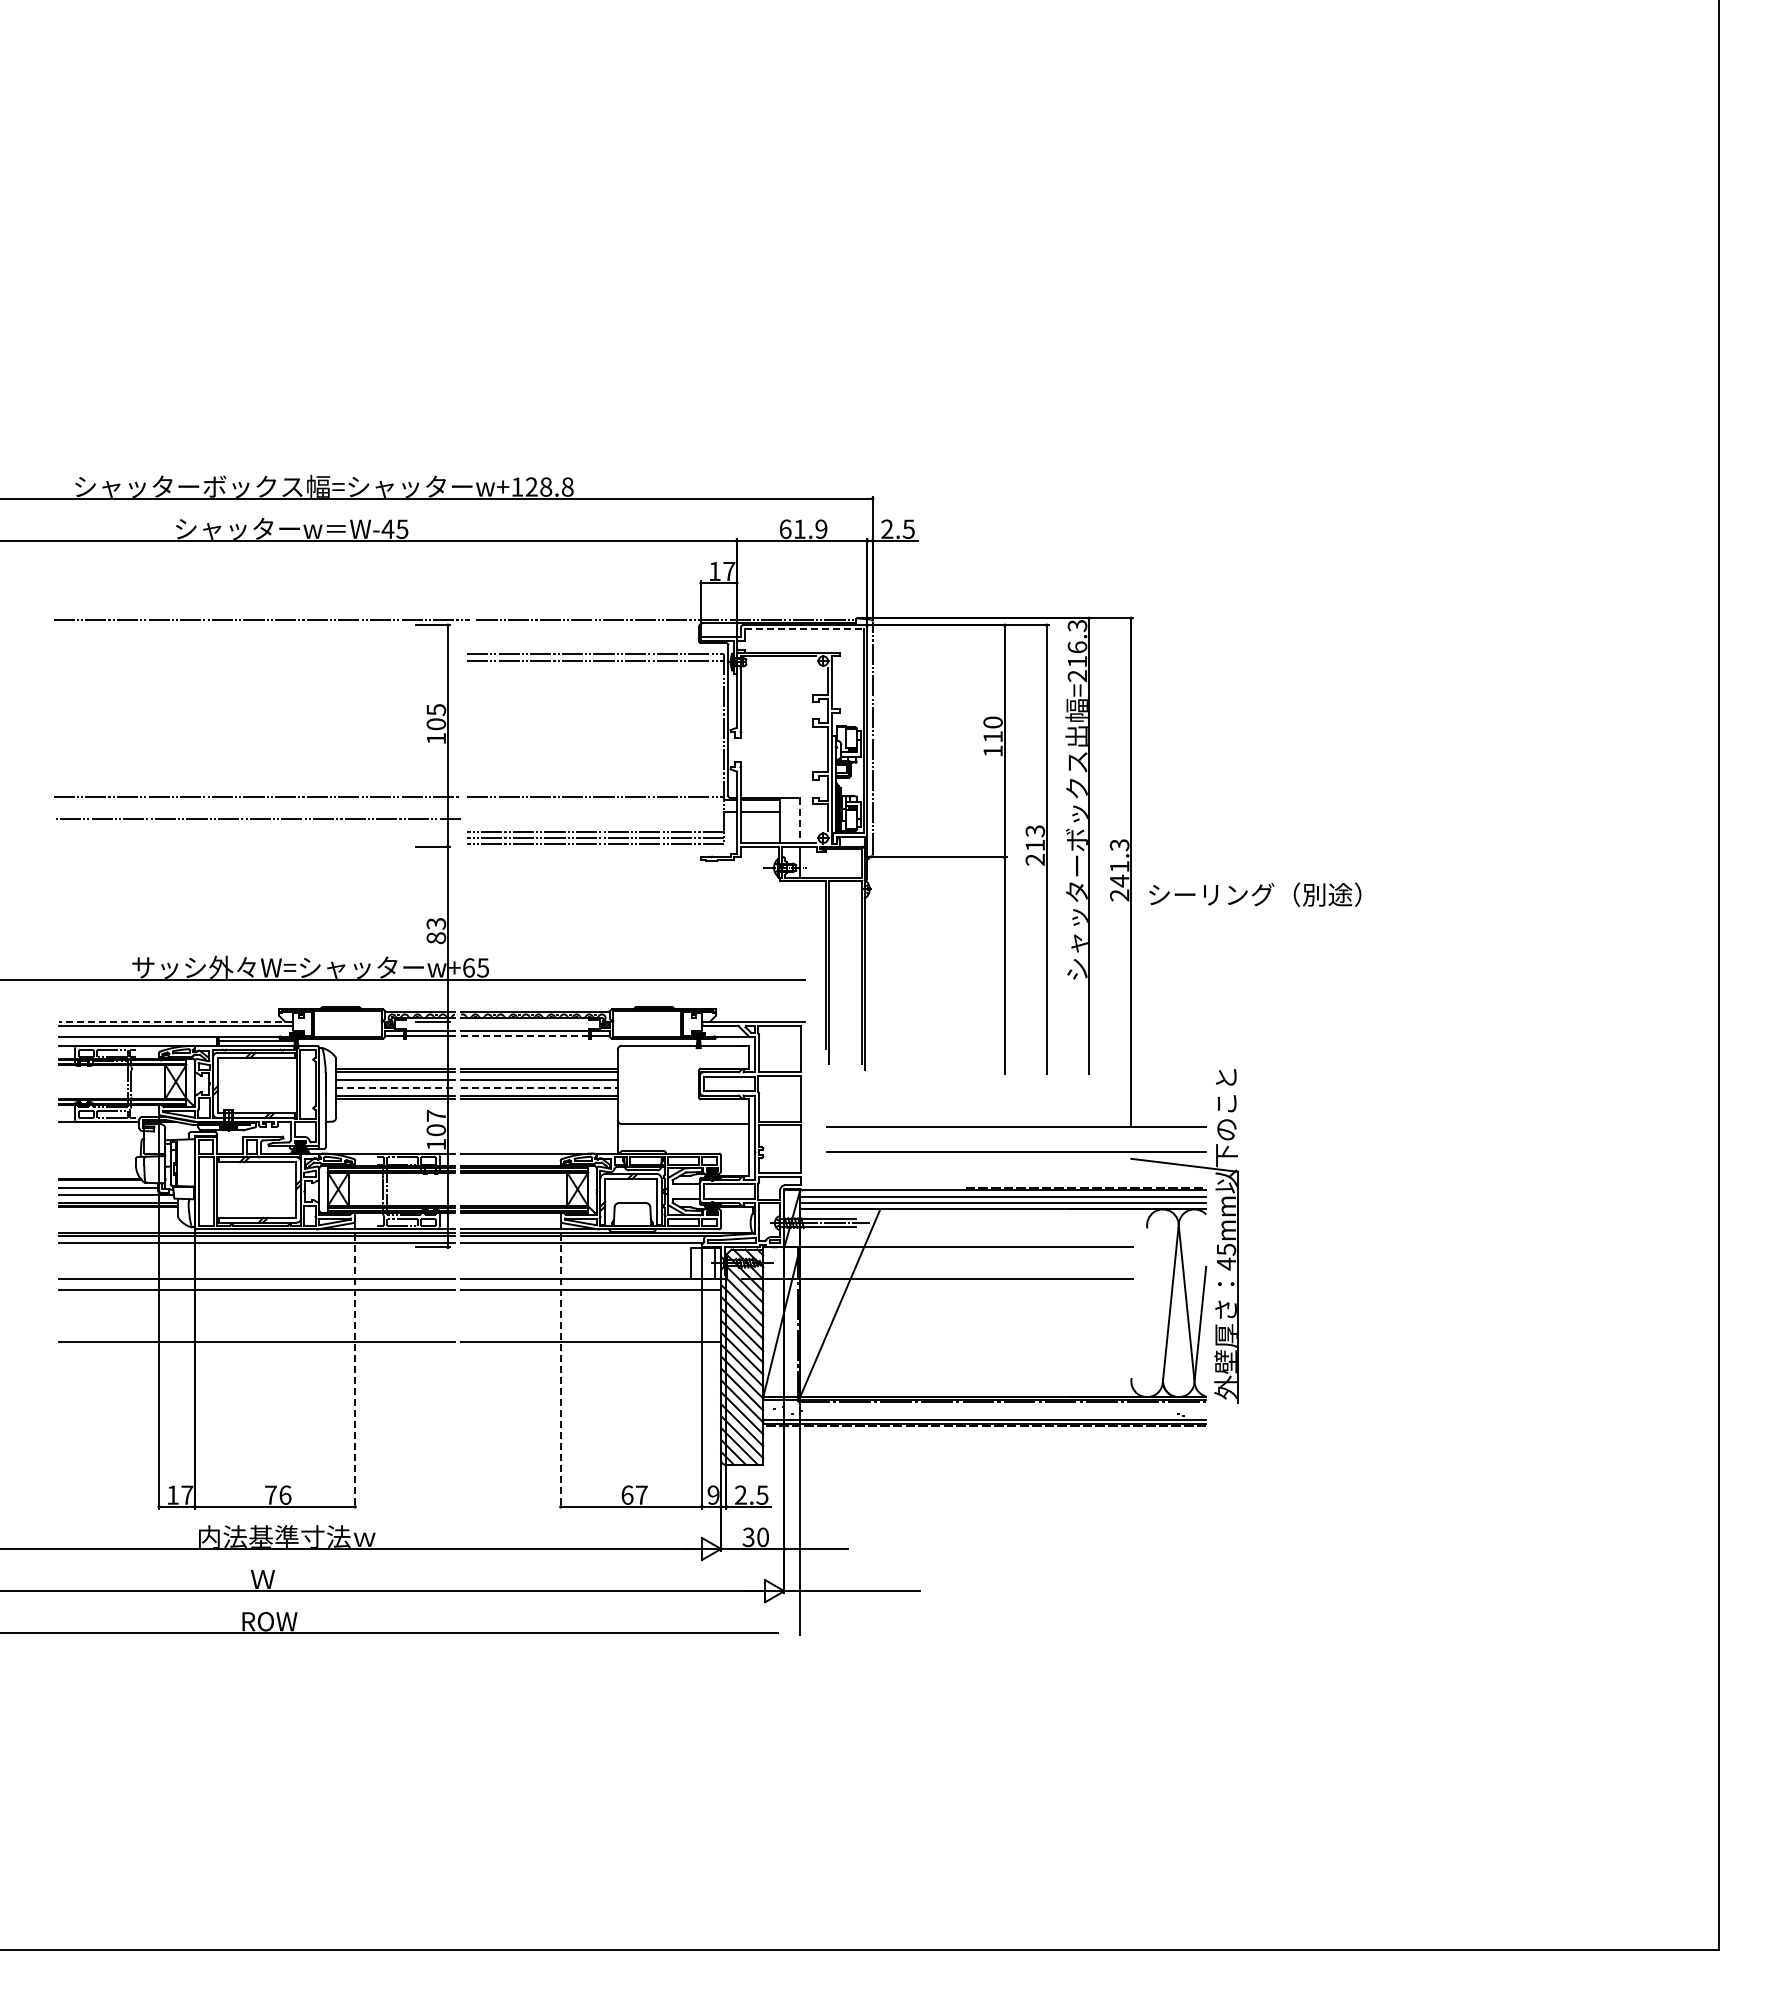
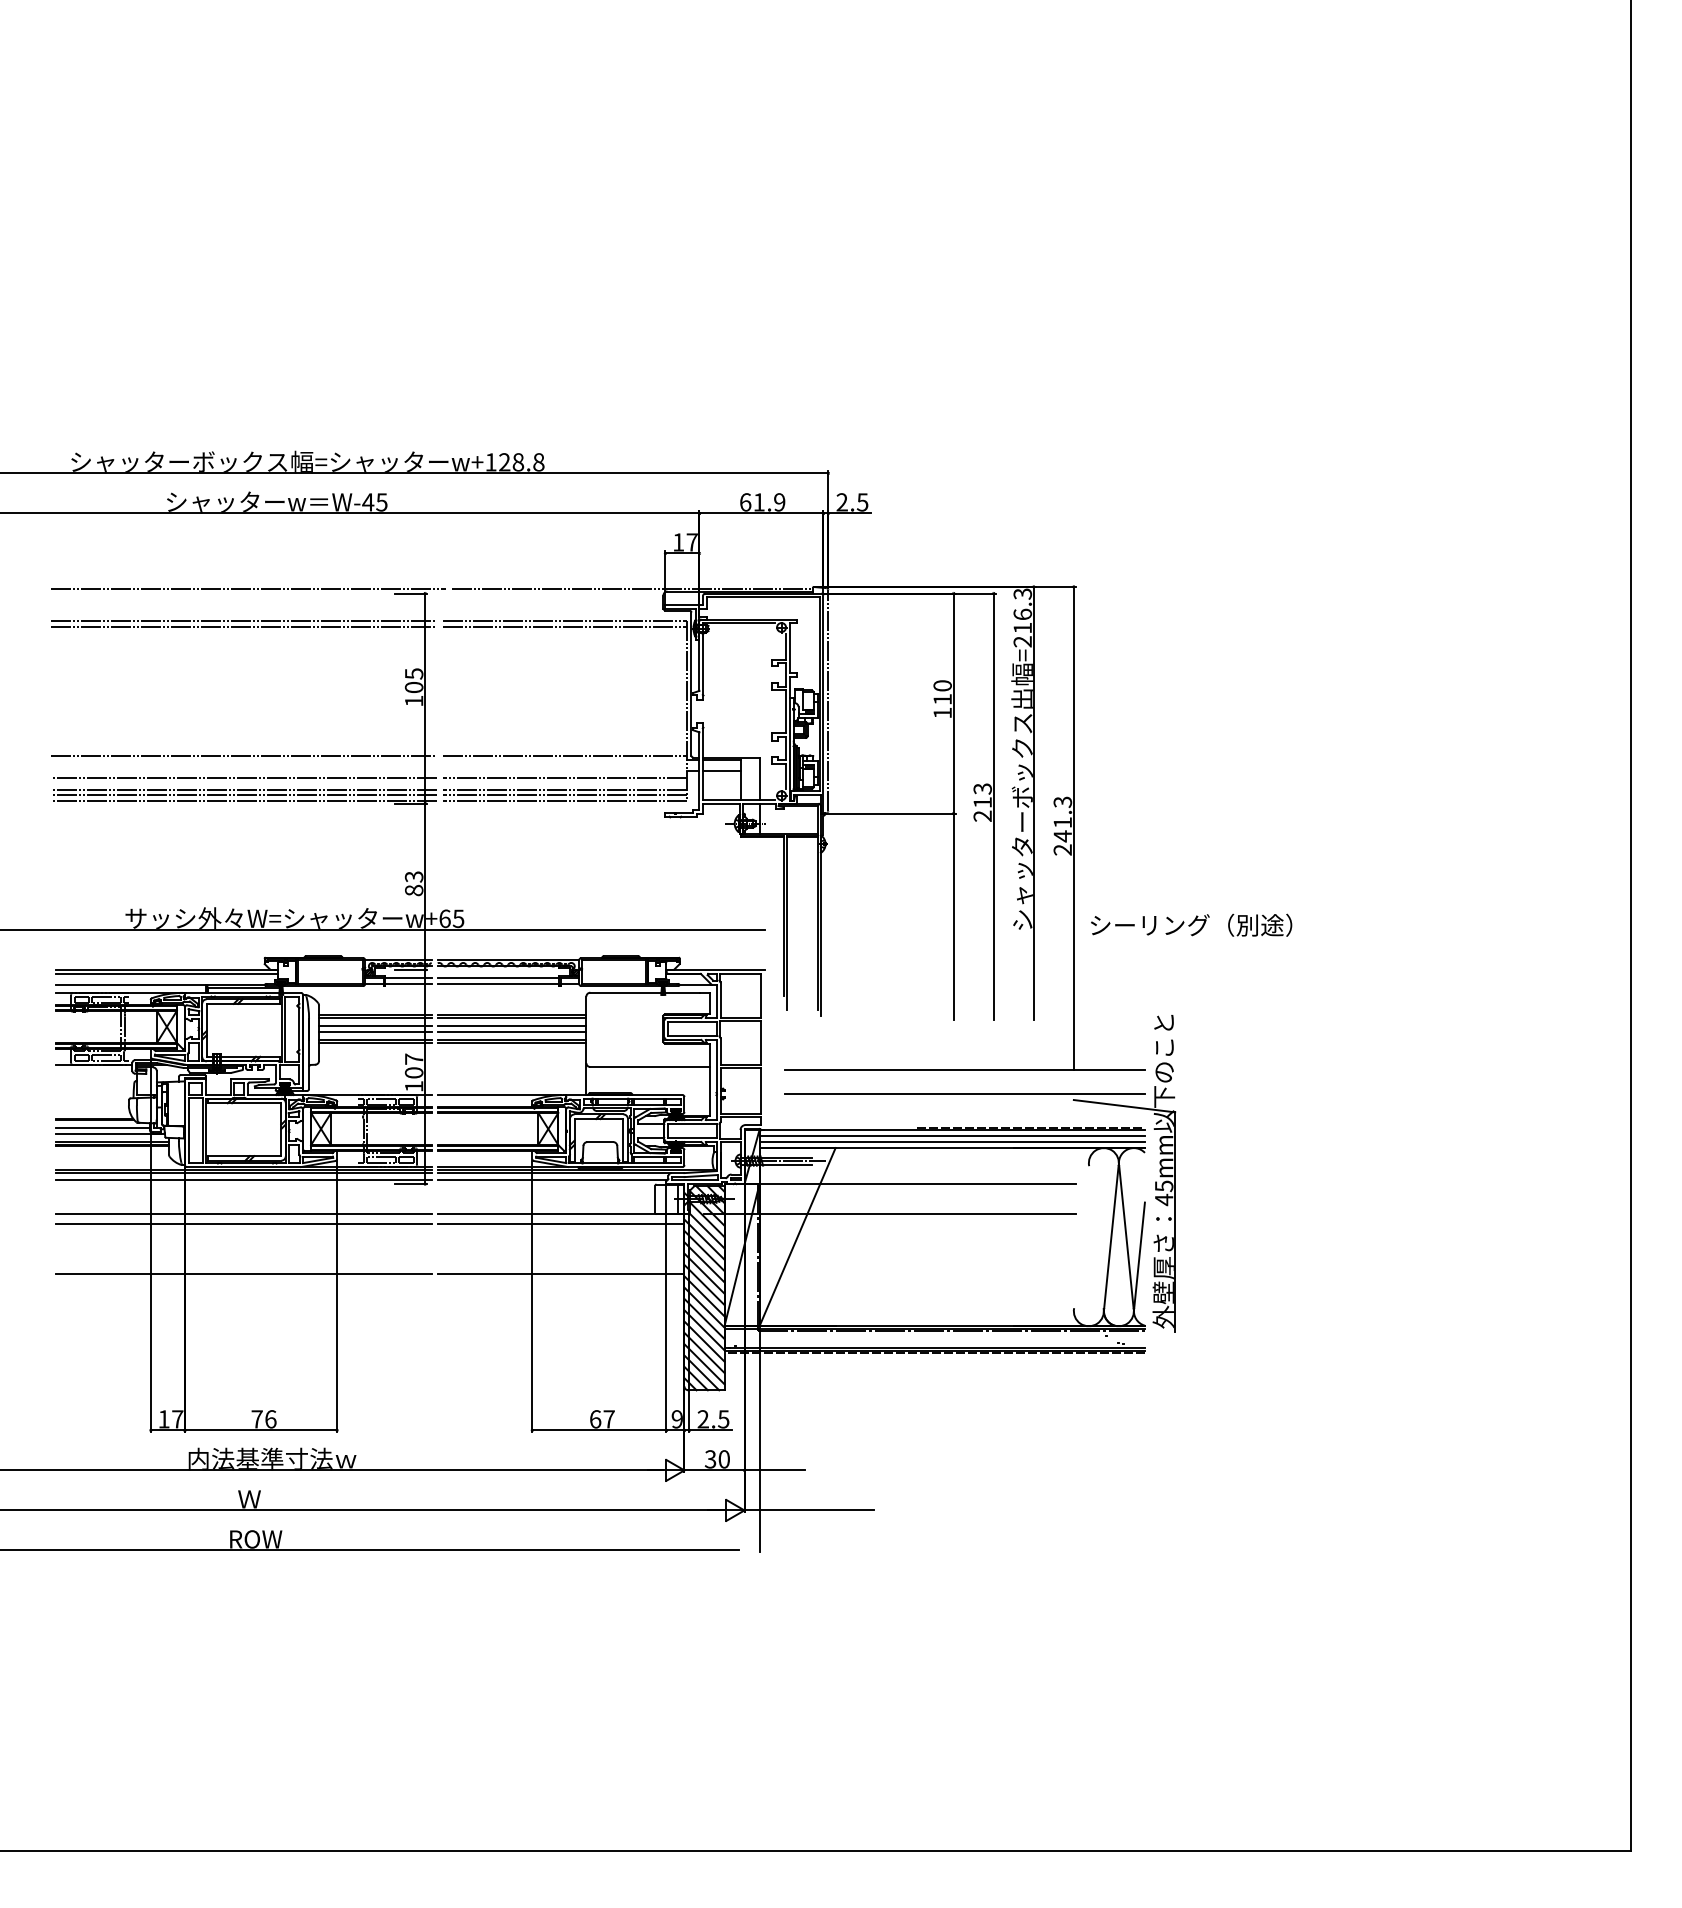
line: (804, 629) -> (763, 597), dashed -> solid
line: (256, 654) -> (243, 621), added
line: (256, 660) -> (243, 626), added
line: (594, 819) -> (564, 777), added
line: (800, 821) -> (759, 779), dashed -> solid
line: (256, 831) -> (243, 789), added
line: (256, 837) -> (243, 794), added
line: (256, 844) -> (243, 801), added
text: (1255, 894) -> (1191, 925), moved
line: (176, 1021) -> (167, 969), dashed -> solid
line: (524, 1036) -> (497, 983), dashed -> solid
line: (396, 1087) -> (376, 1032), dashed -> solid
line: (539, 1087) -> (512, 1032), dashed -> solid
line: (355, 1366) -> (337, 1297), dashed -> solid
line: (560, 1366) -> (532, 1297), dashed -> solid

